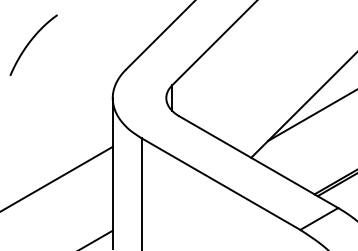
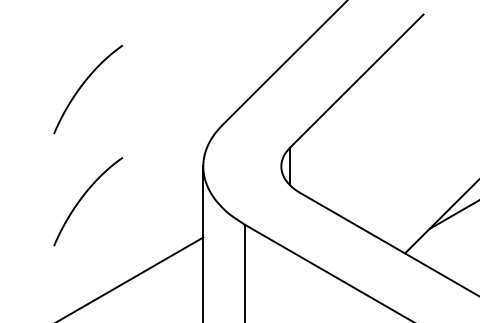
curve: (31, 118) -> (84, 196), added

